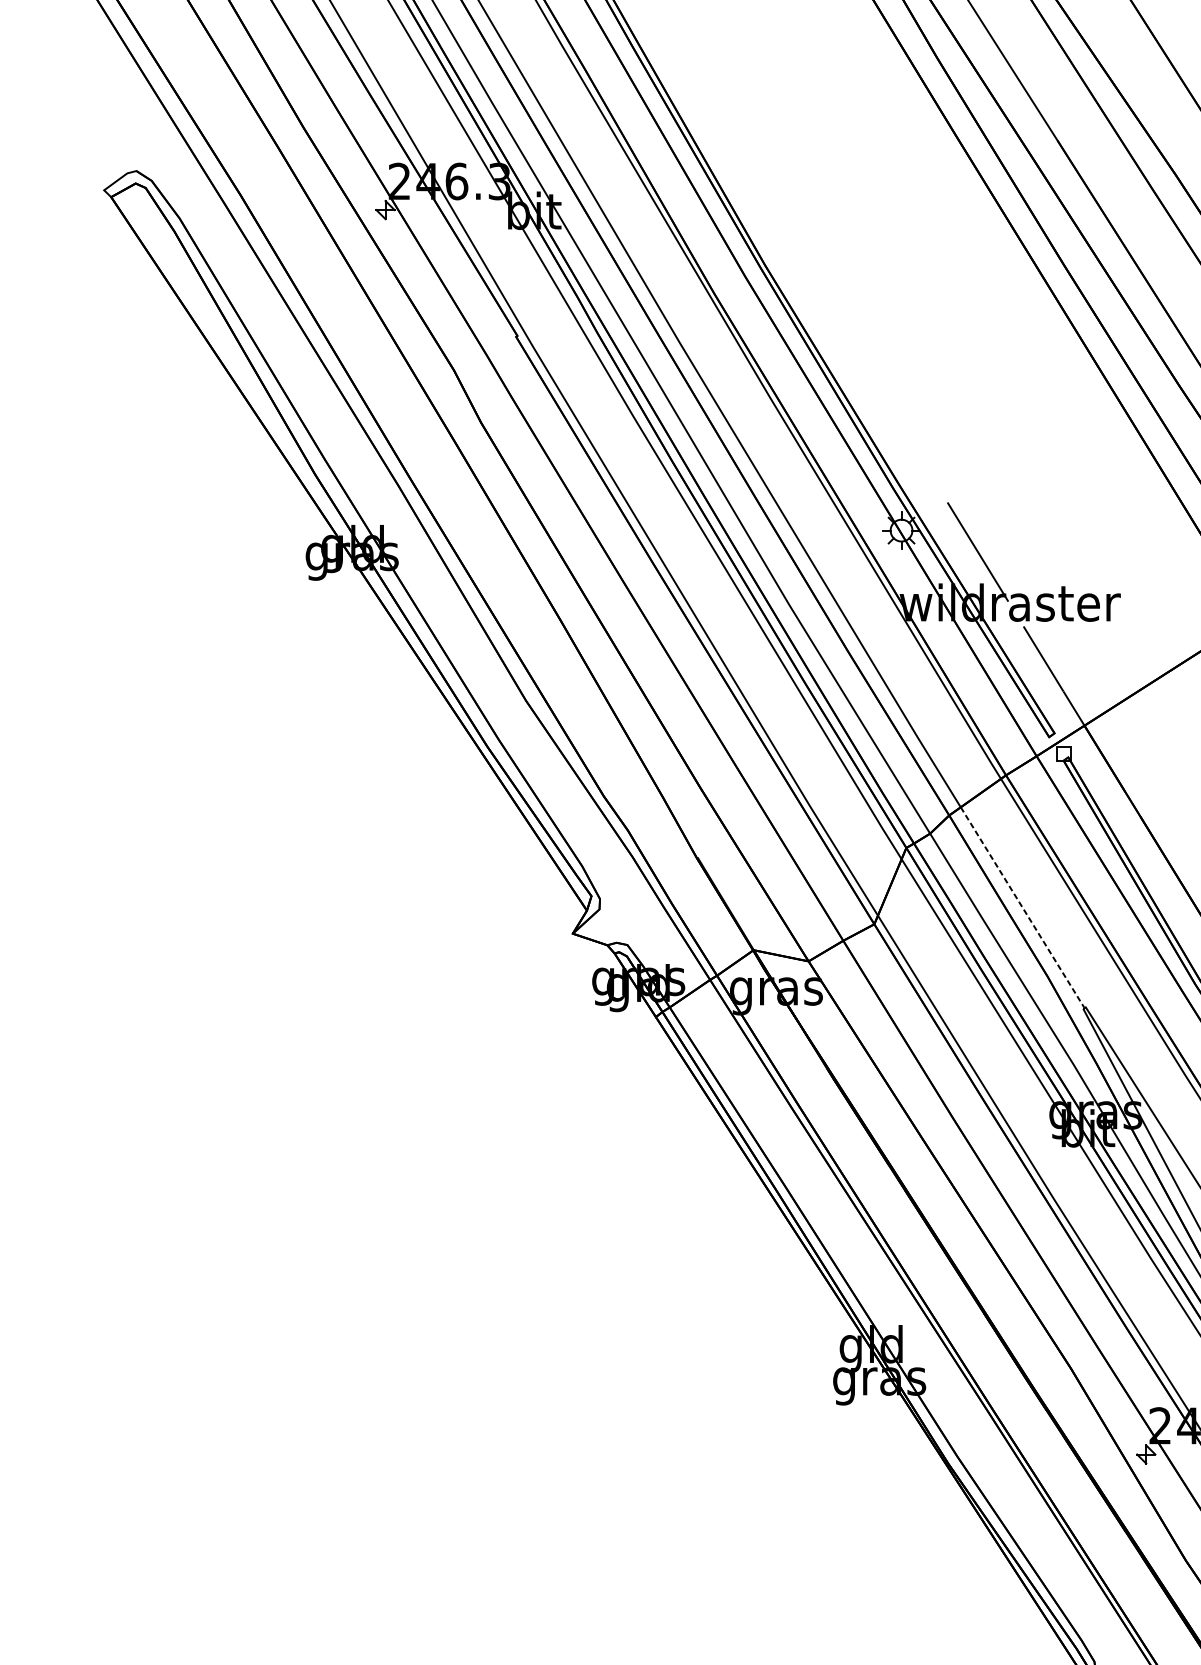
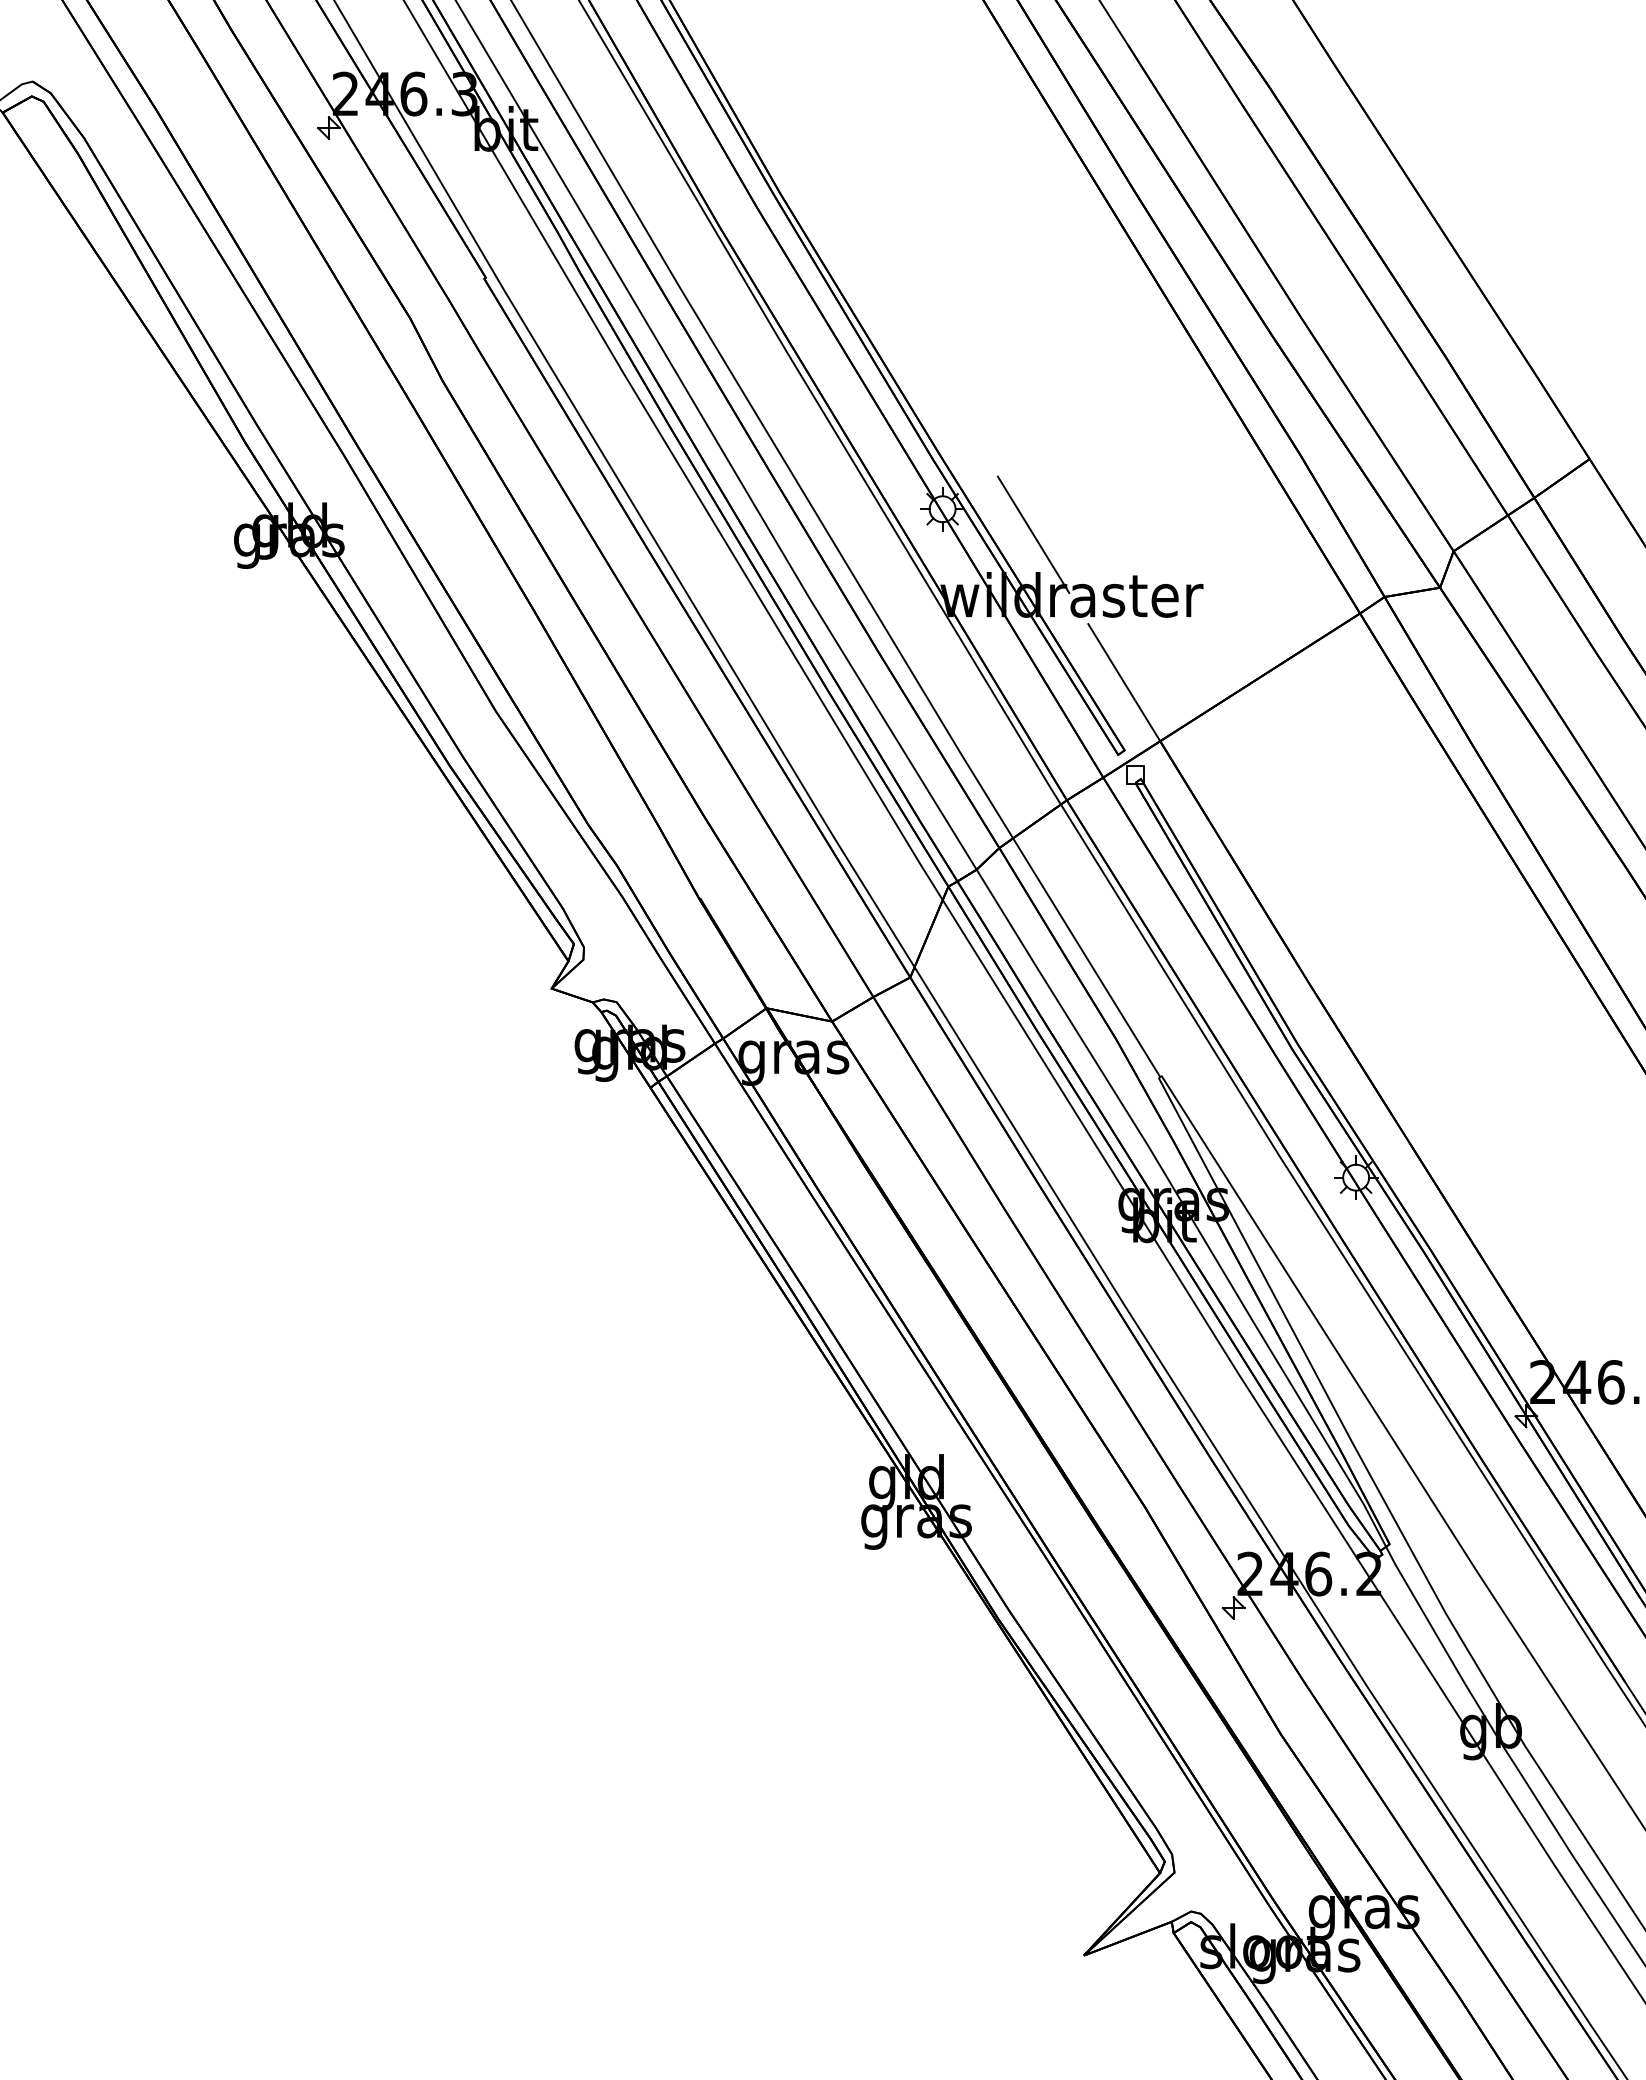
line: (1022, 907) -> (1086, 957), dashed -> solid

